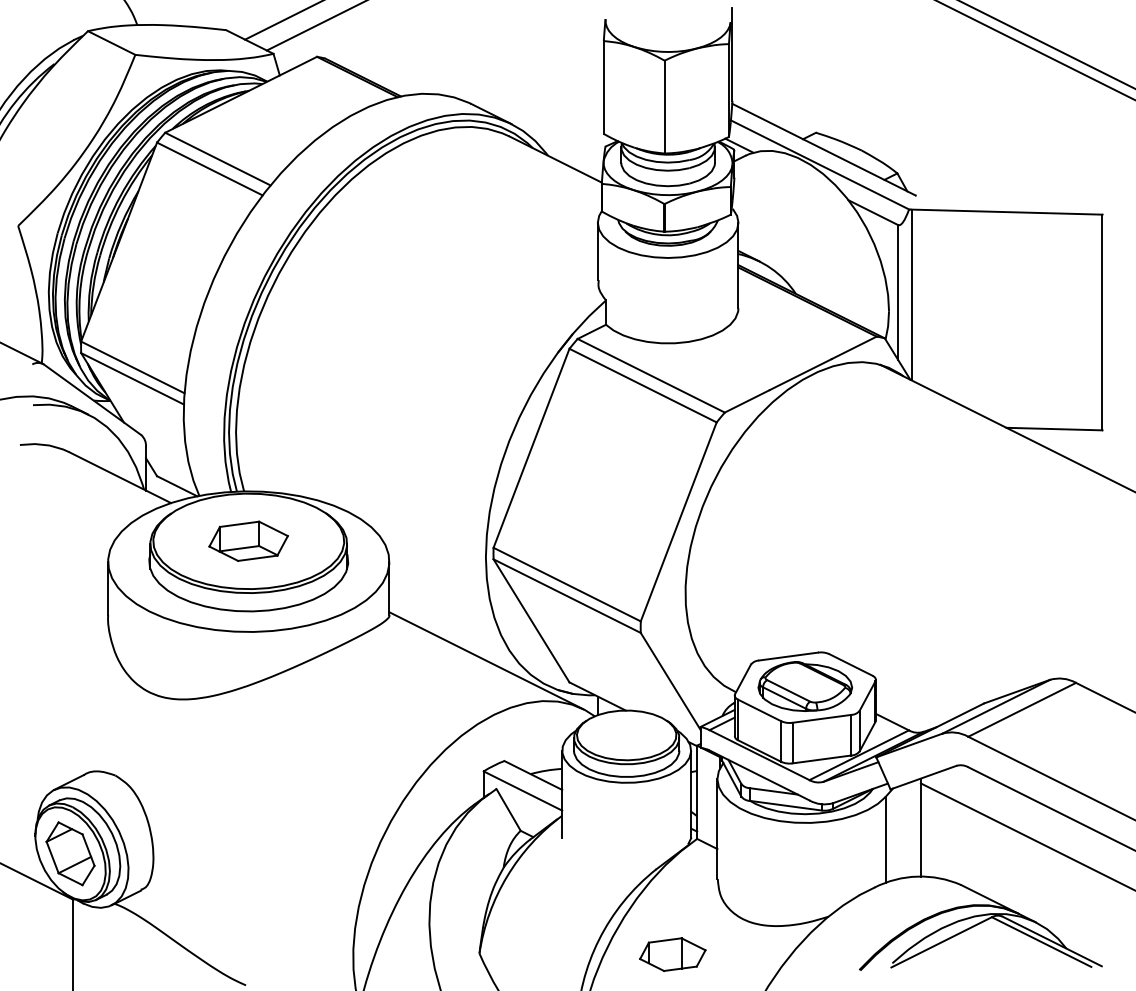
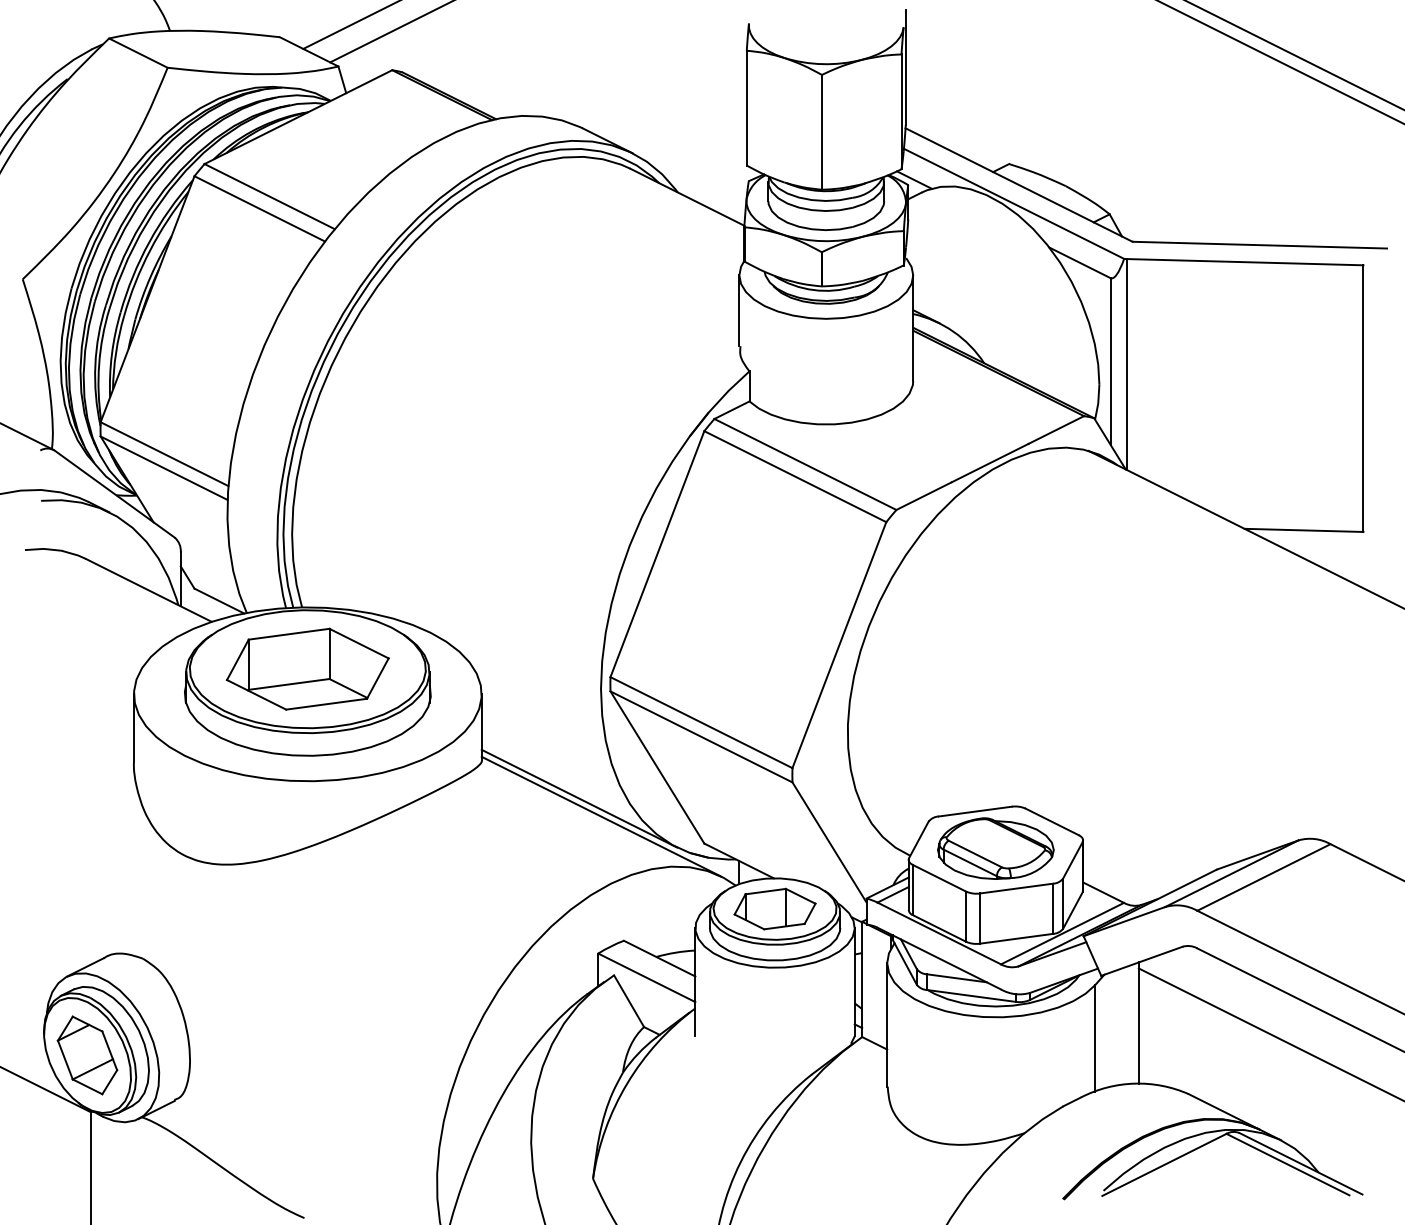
line: (1019, 197) -> (1260, 244), added
part: (248, 540) -> (307, 668), size x1.67
line: (468, 645) -> (579, 798), added
part: (672, 954) -> (774, 908), moved

